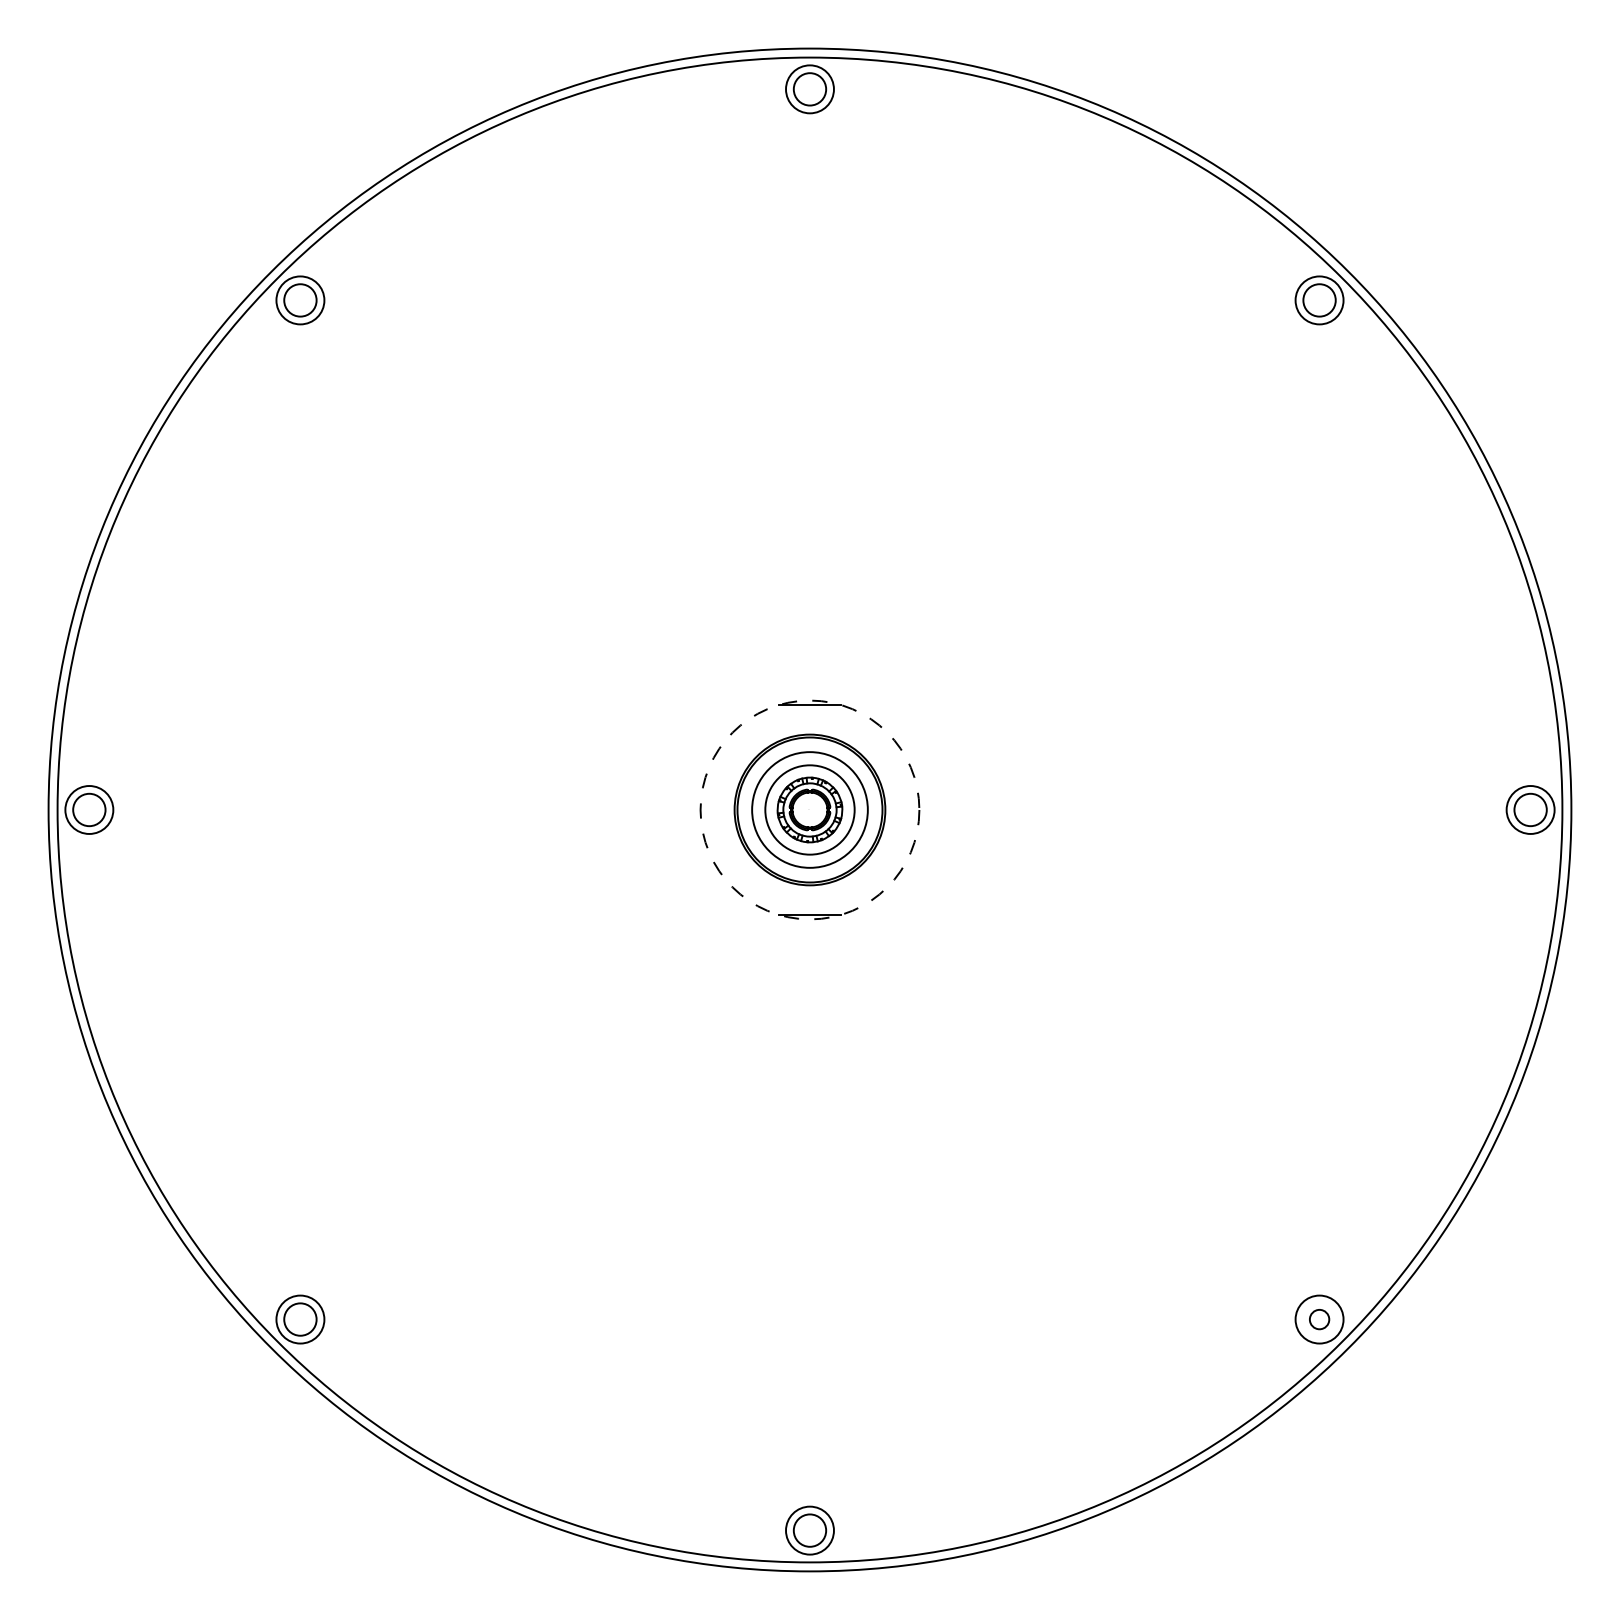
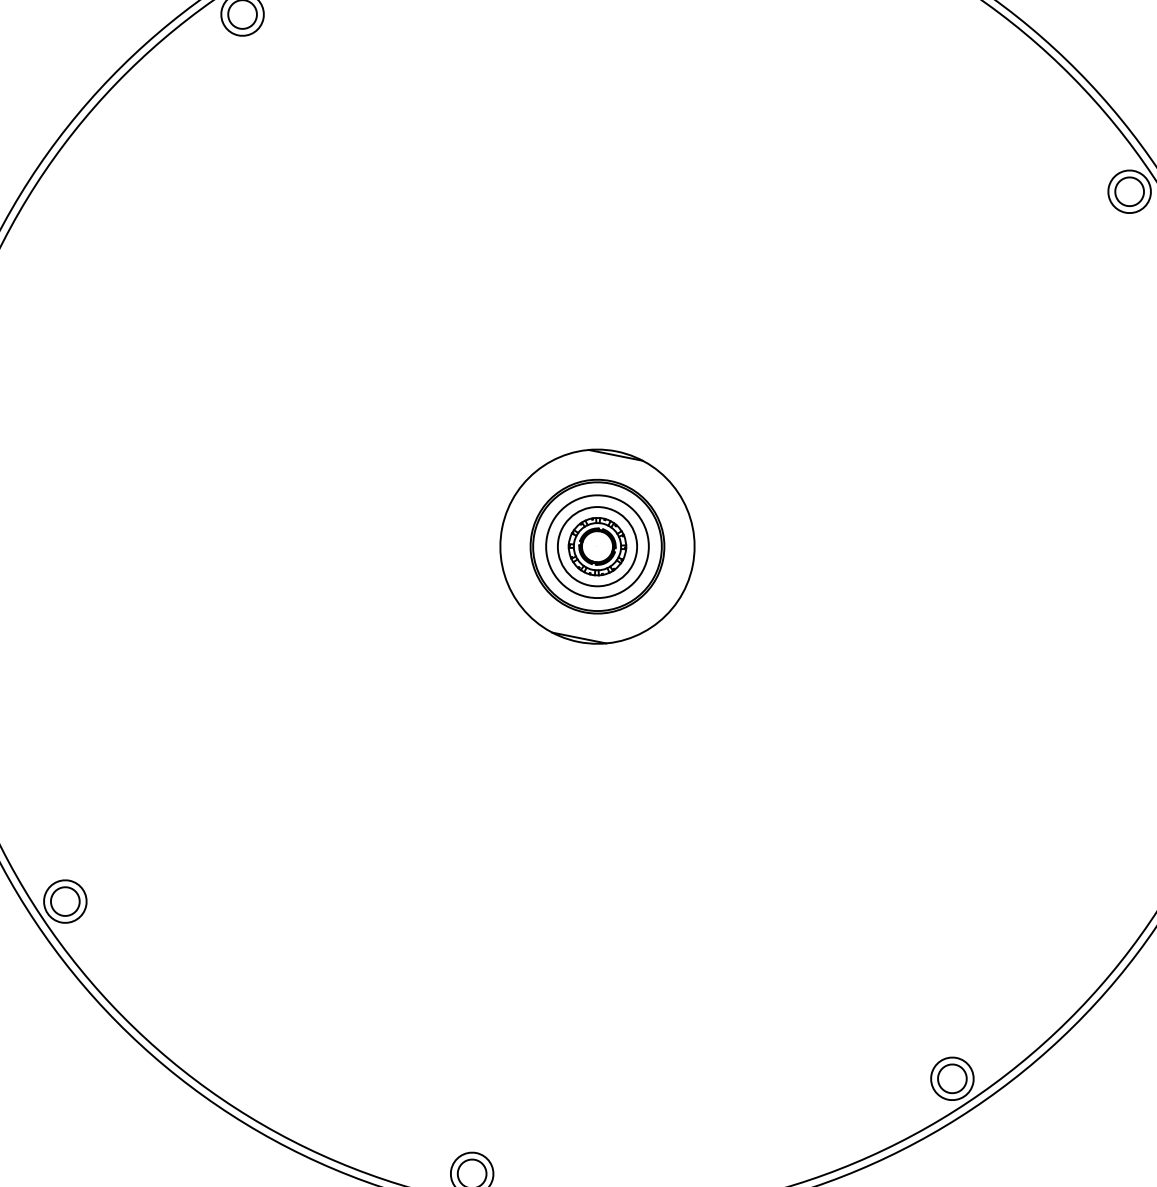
circle: (809, 809) -> (597, 546), dashed -> solid
circle: (1319, 1319) -> (952, 1078), size x1.67

